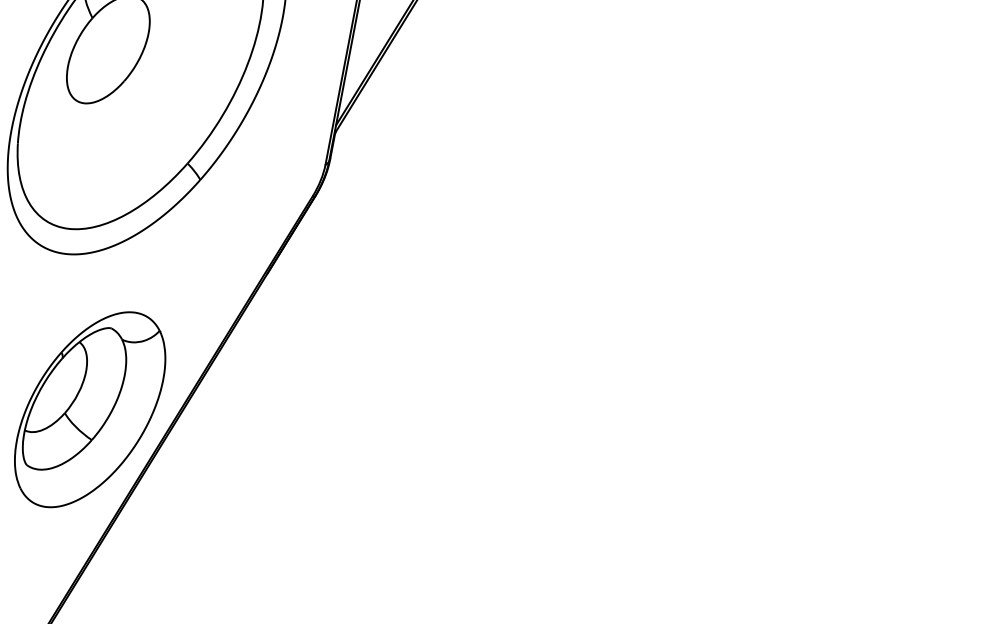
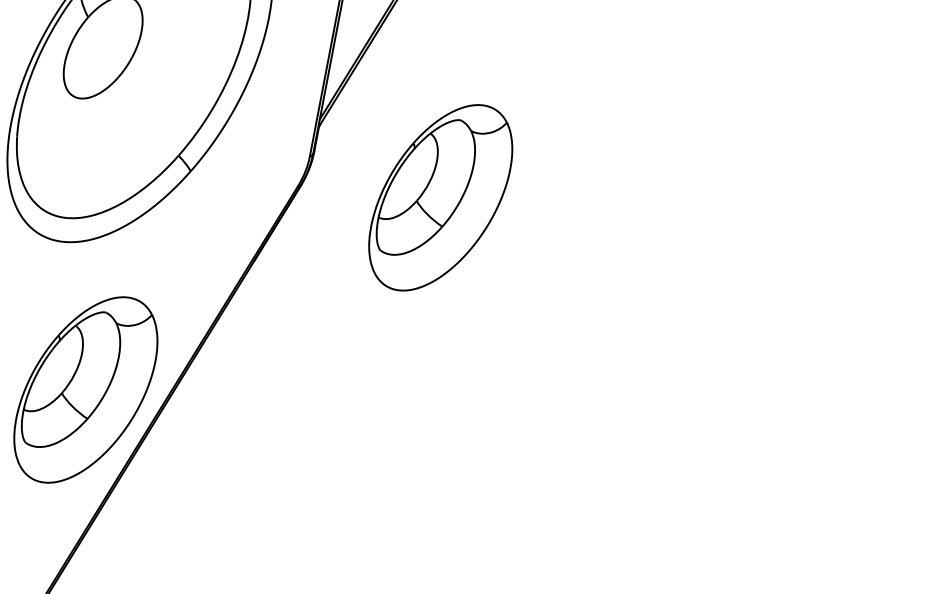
part: (463, 207) -> (441, 197), added

